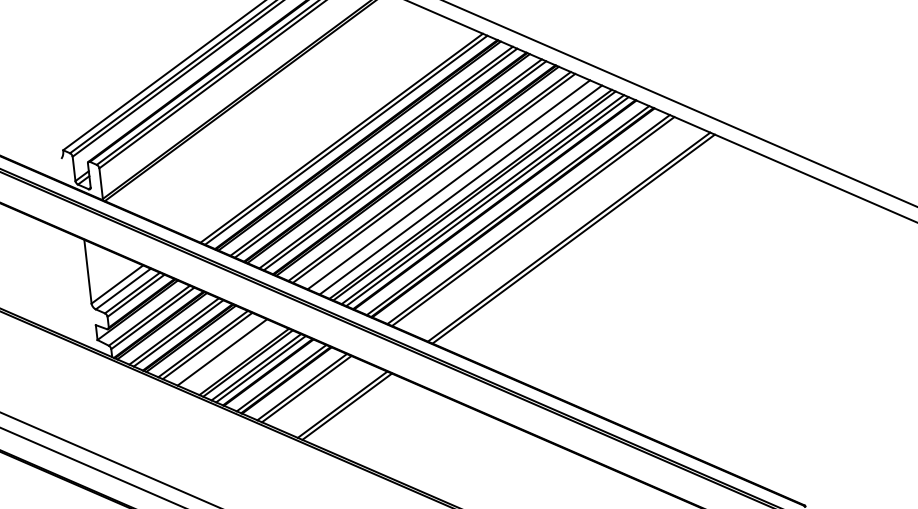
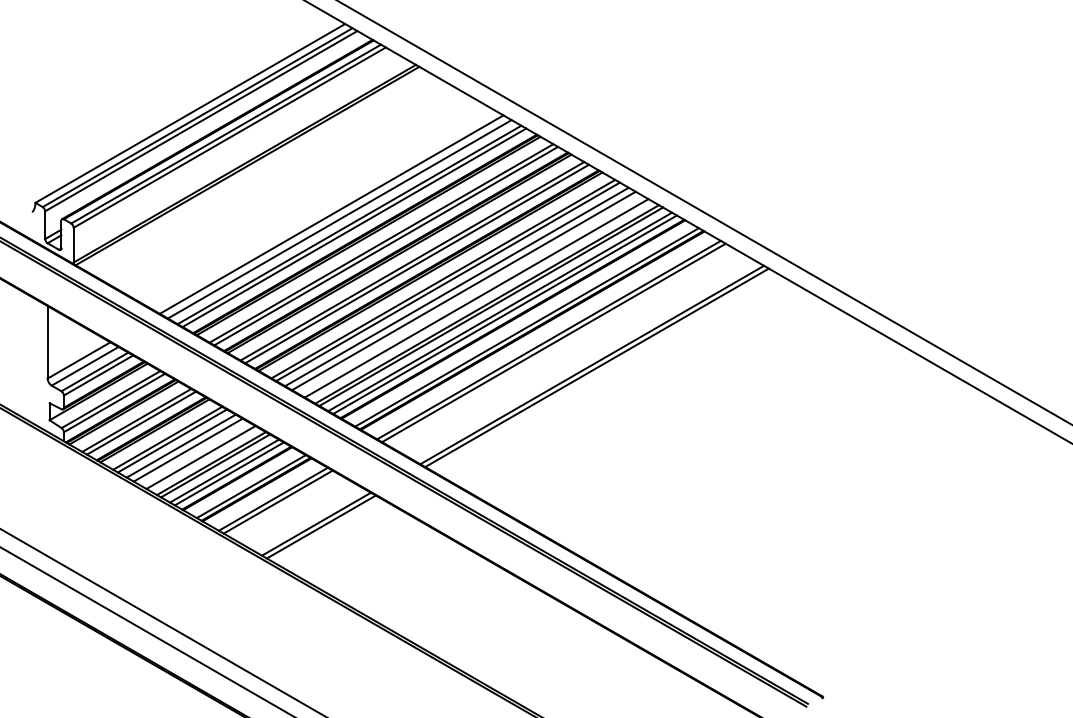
line: (324, 130) -> (331, 214), added
line: (332, 134) -> (339, 219), added
line: (441, 181) -> (456, 286), added
line: (215, 349) -> (180, 445), added
line: (233, 357) -> (200, 457), added

